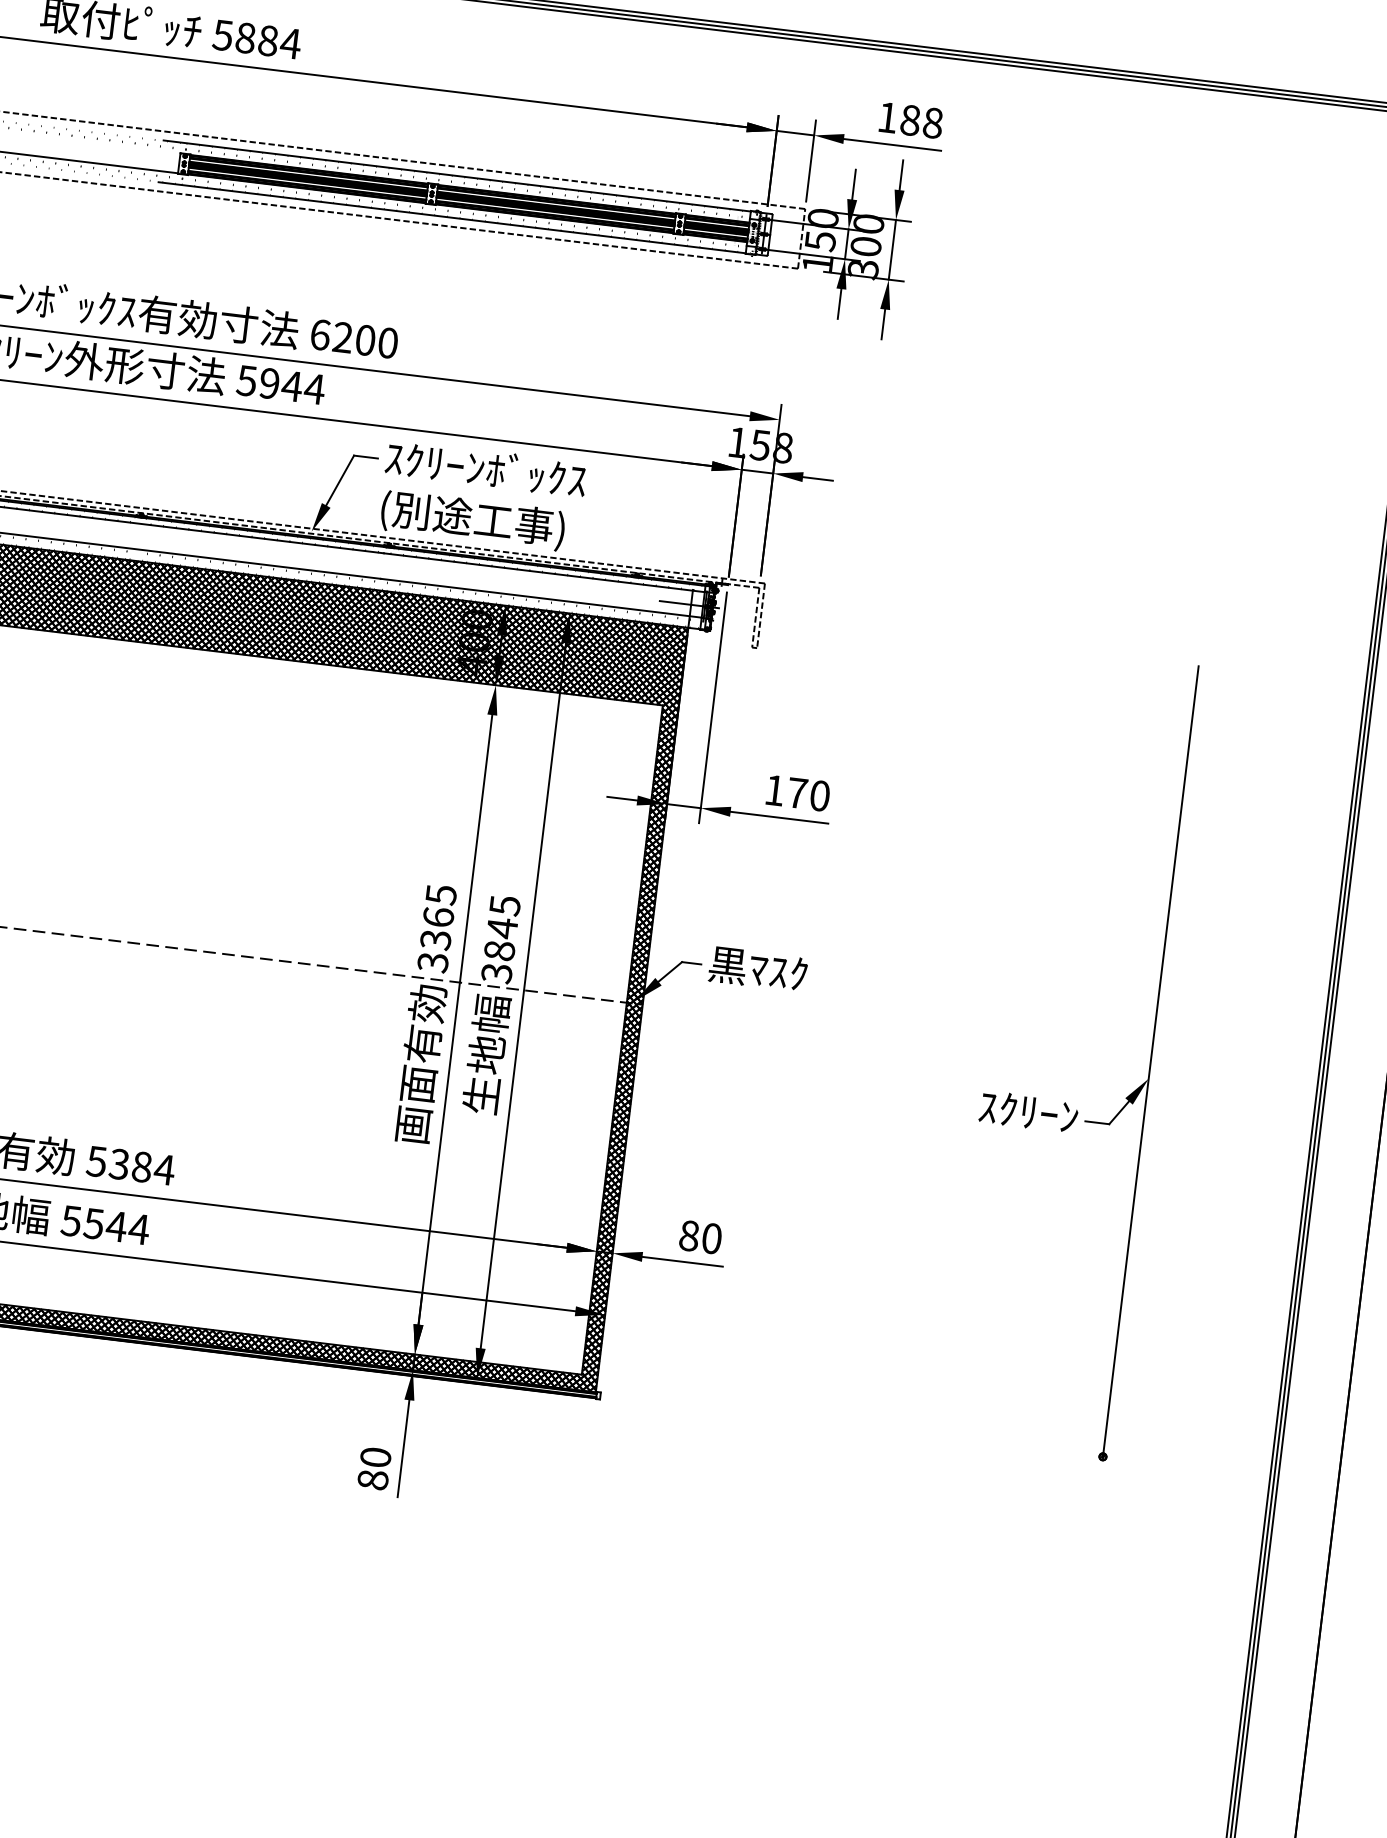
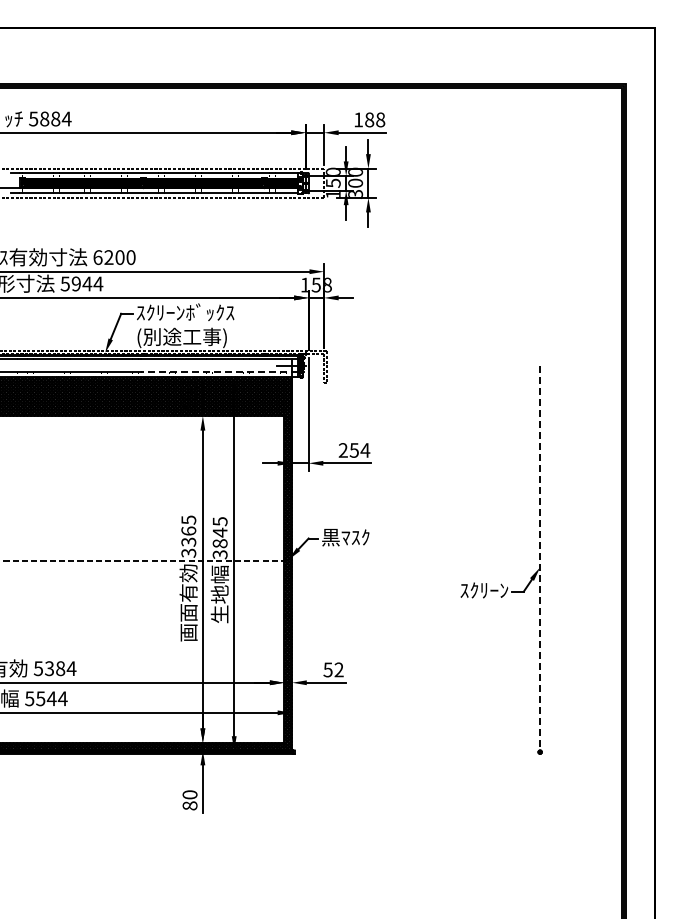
line: (540, 598) -> (219, 371), solid -> dashed
text: (797, 793) -> (354, 450), 170 -> 254
line: (1151, 1060) -> (540, 558), solid -> dashed
text: (700, 1236) -> (333, 669), 80 -> 52

